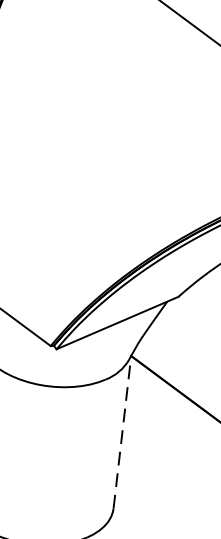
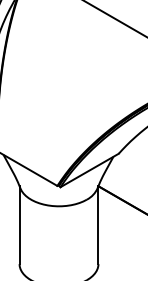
line: (122, 432) -> (98, 225), dashed -> solid

